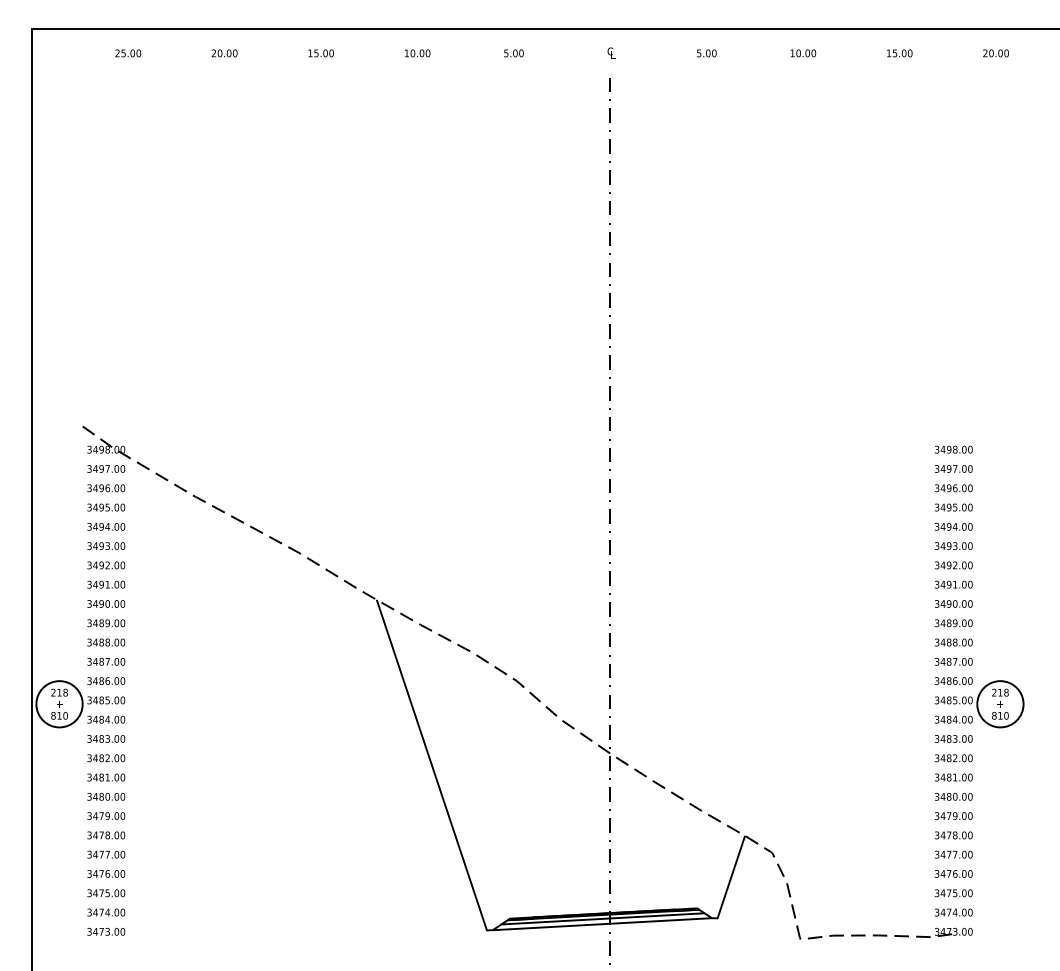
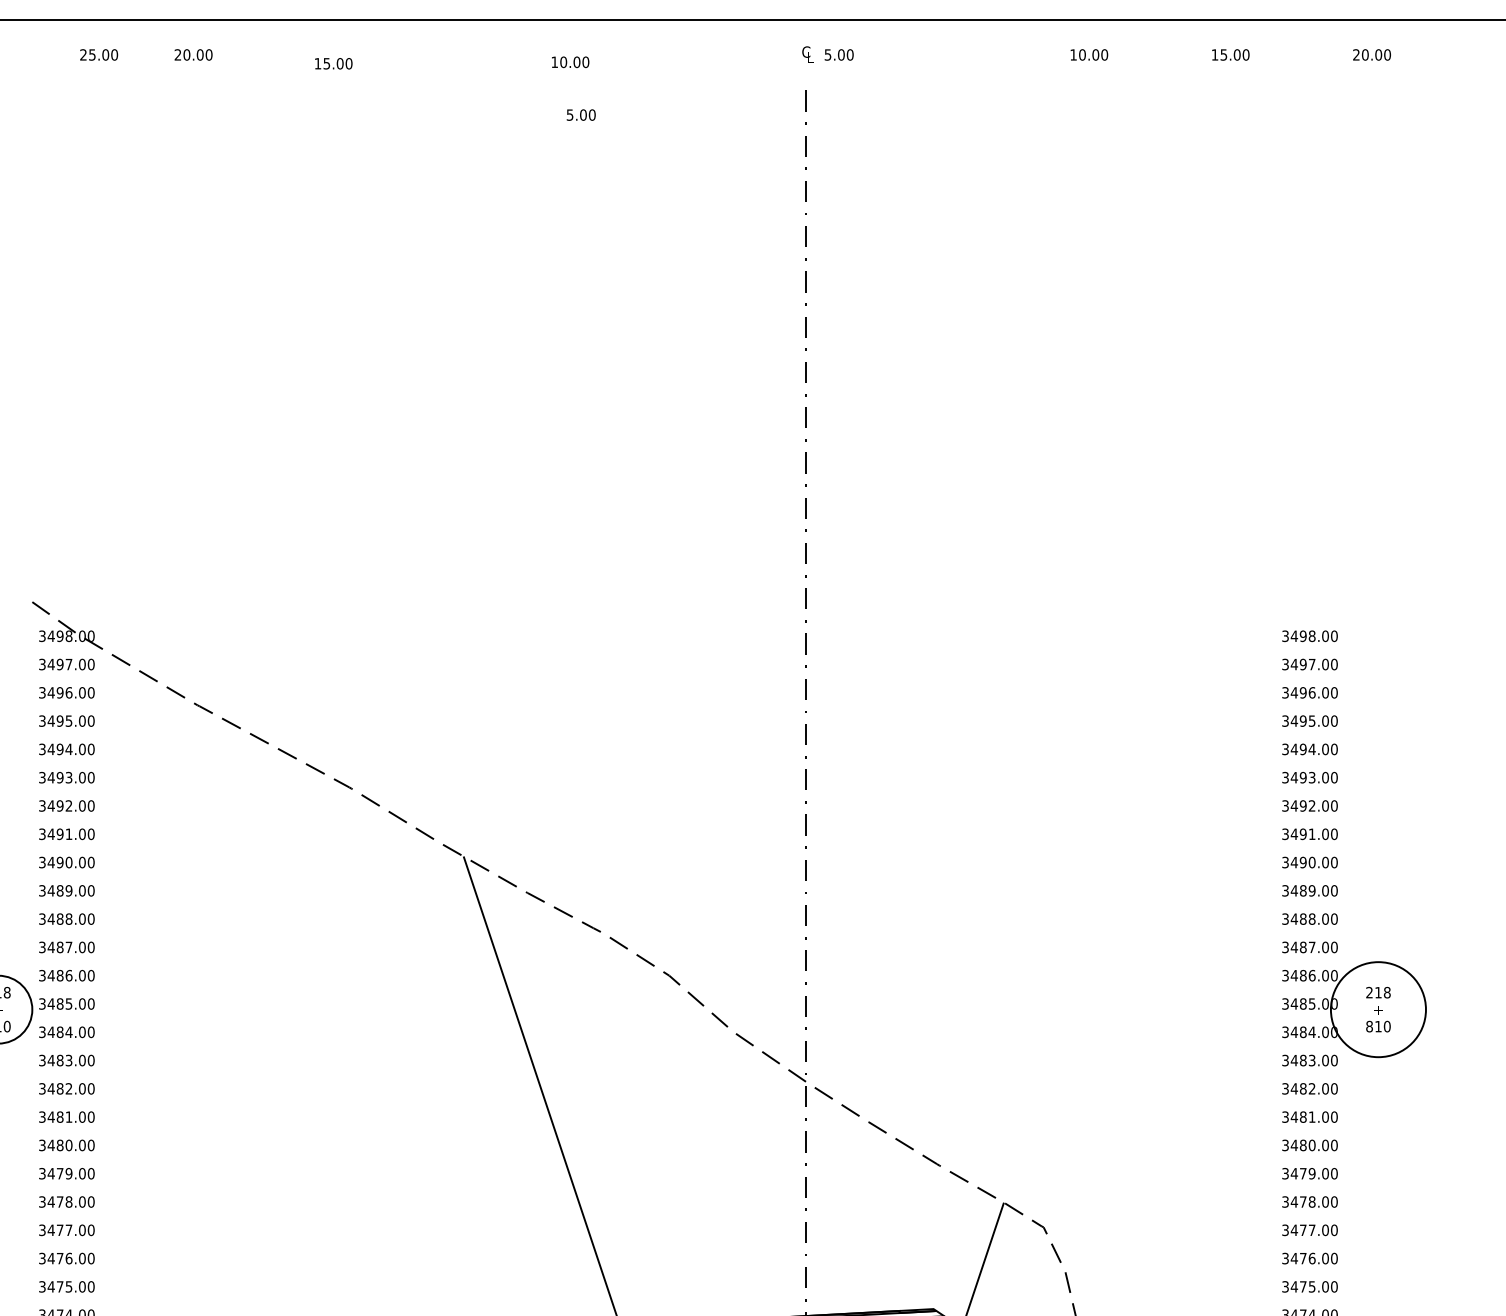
text: (224, 53) -> (193, 55), moved
text: (320, 53) -> (332, 63), moved
text: (417, 53) -> (570, 62), moved
text: (513, 53) -> (580, 115), moved
text: (706, 53) -> (838, 55), moved
circle: (1000, 704) -> (1378, 1010), size x1.4

